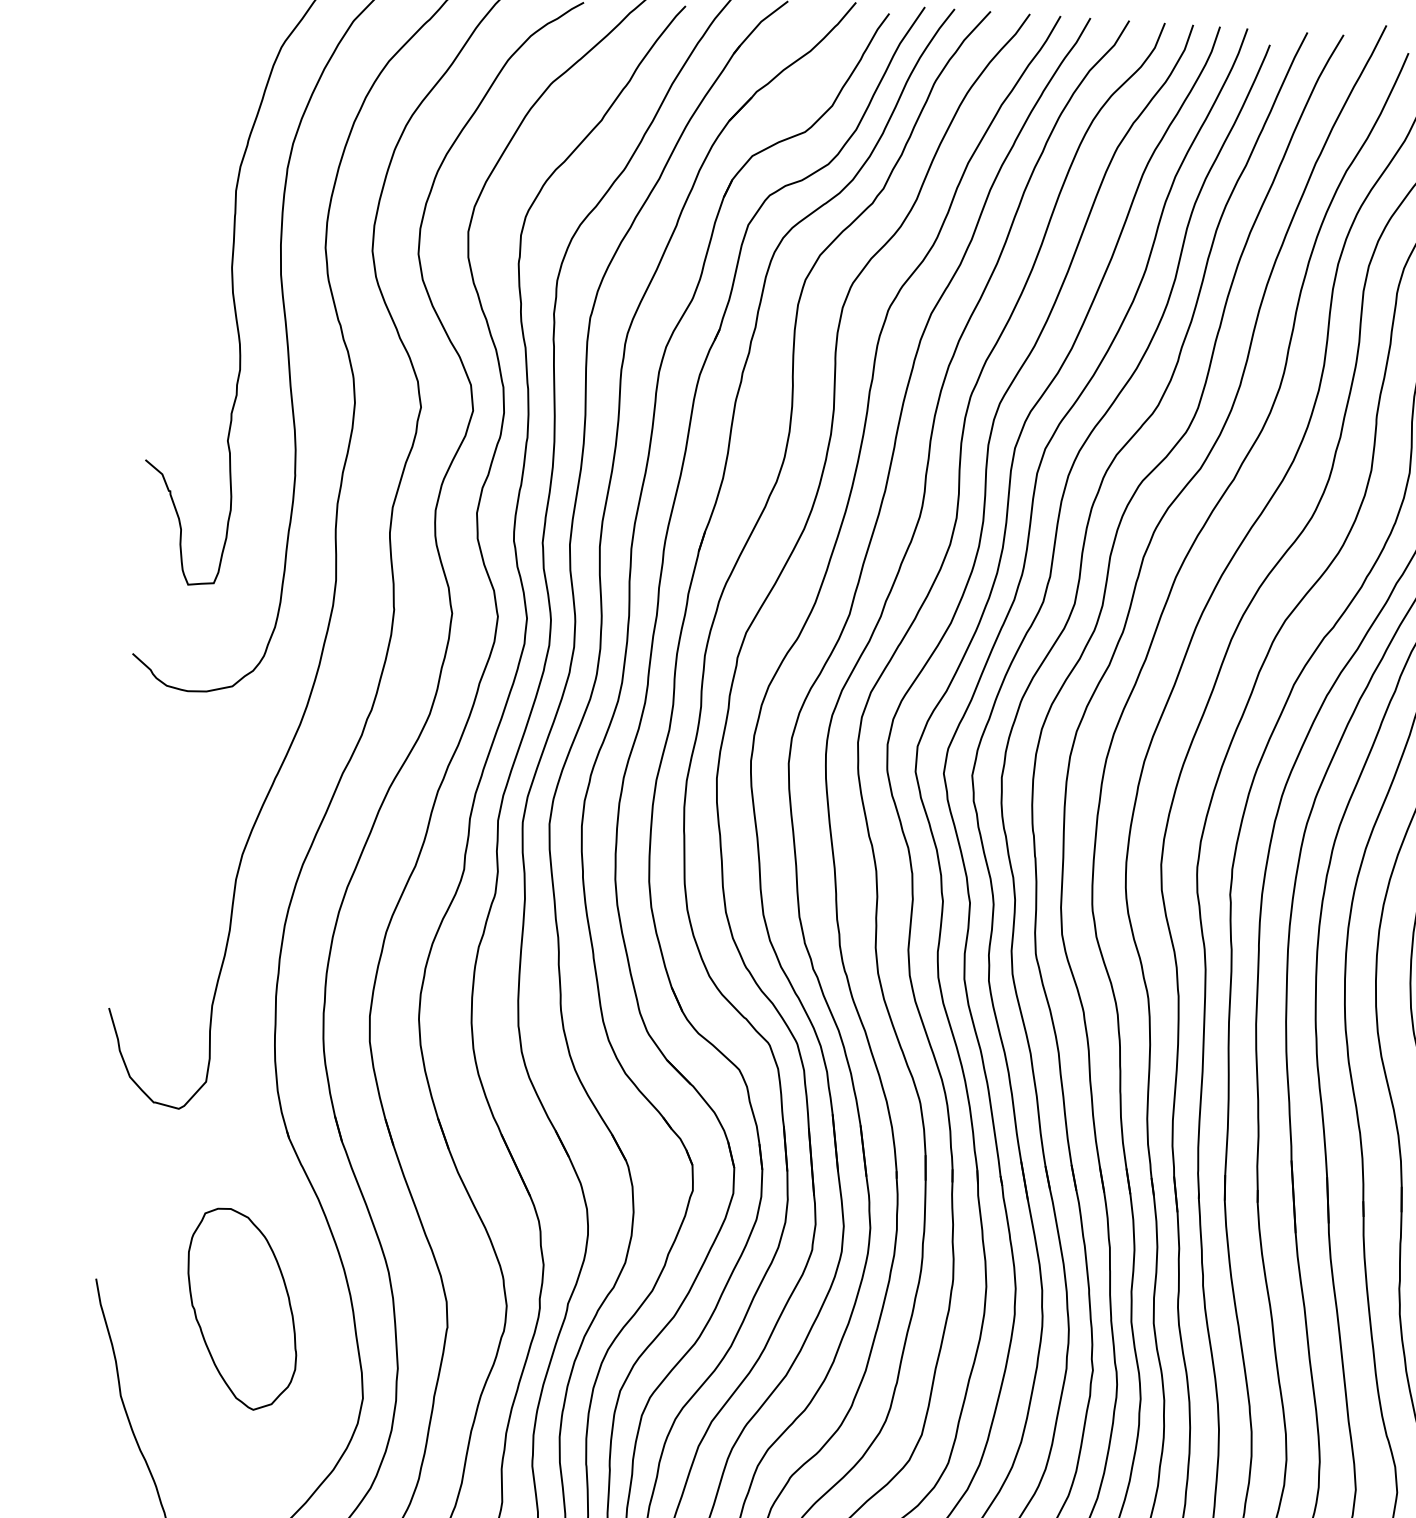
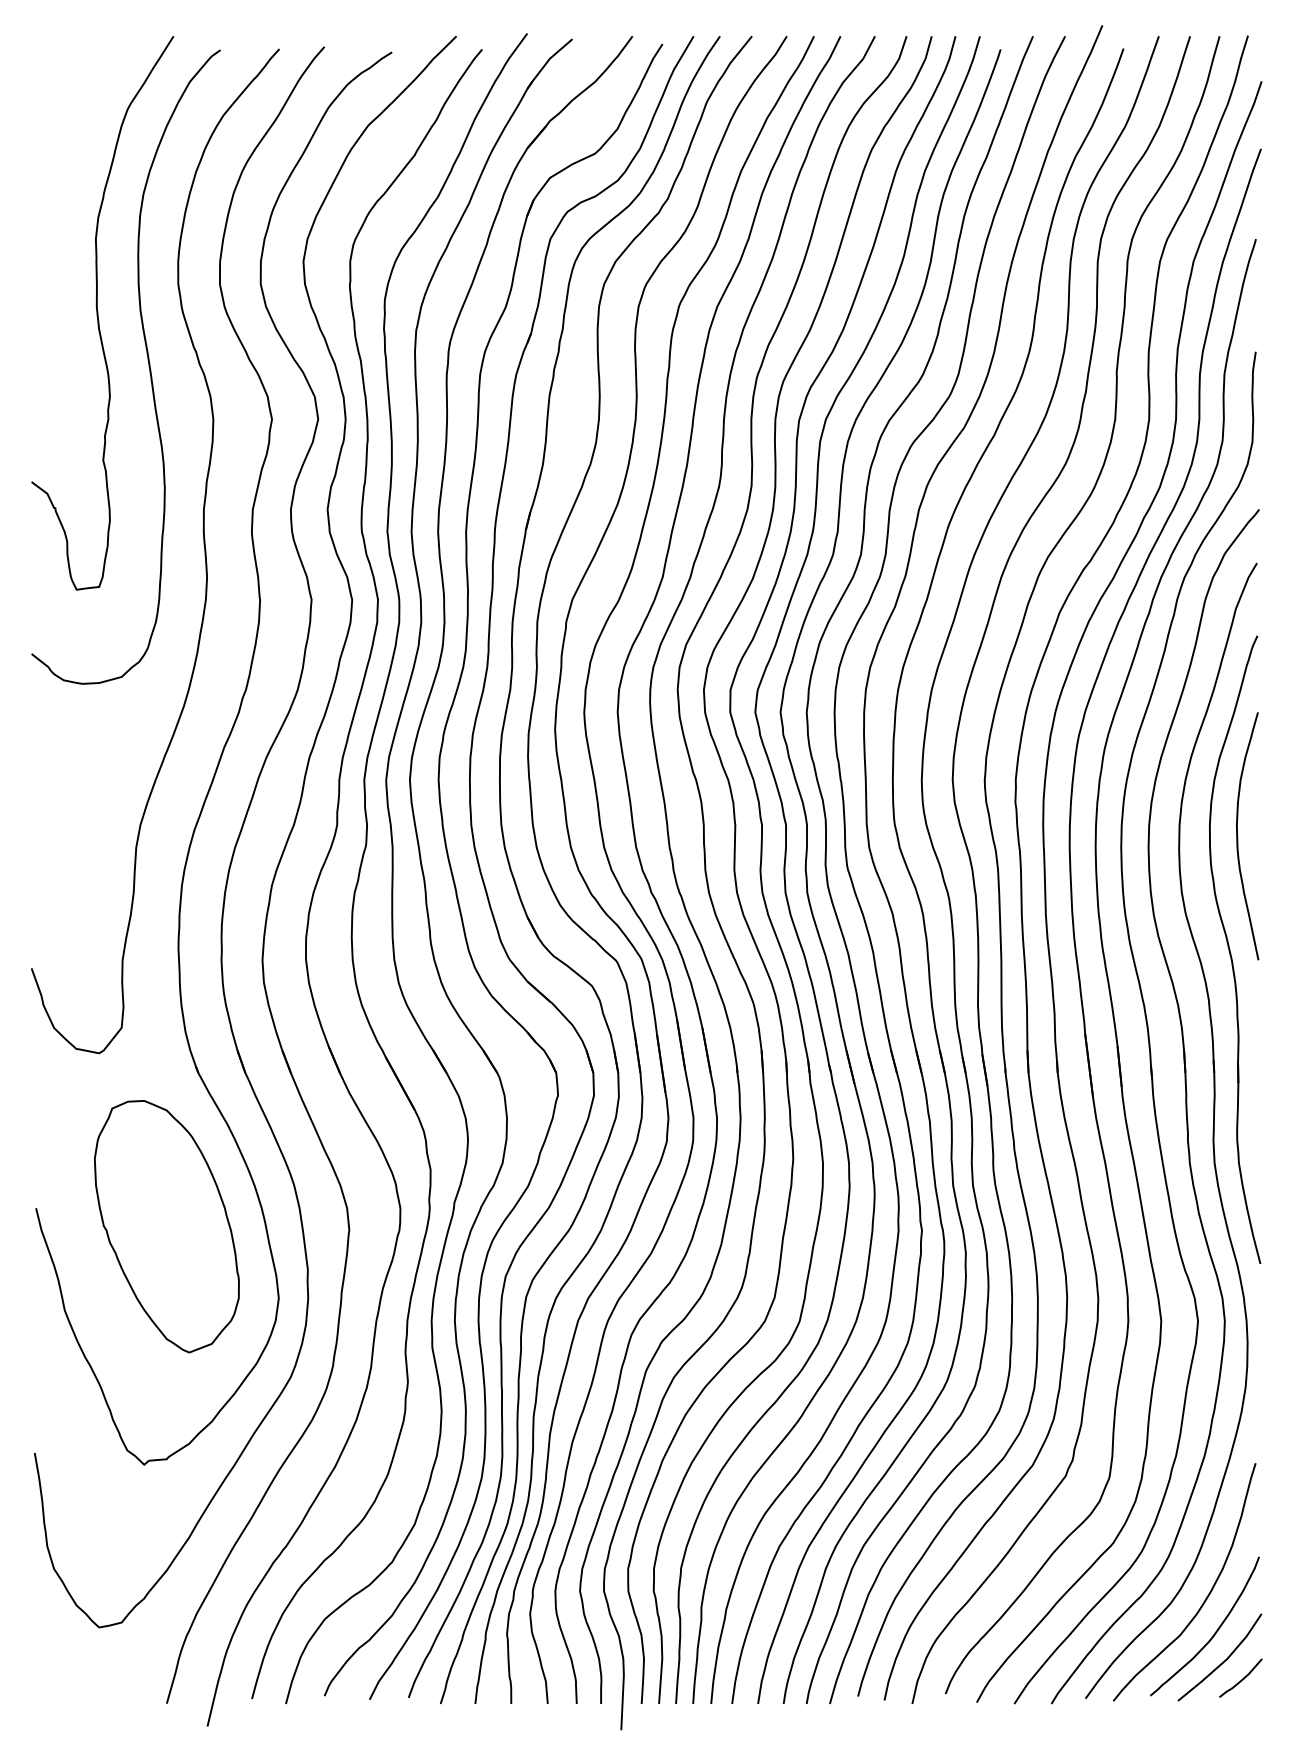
part: (241, 1309) -> (166, 1226), size x1.43

